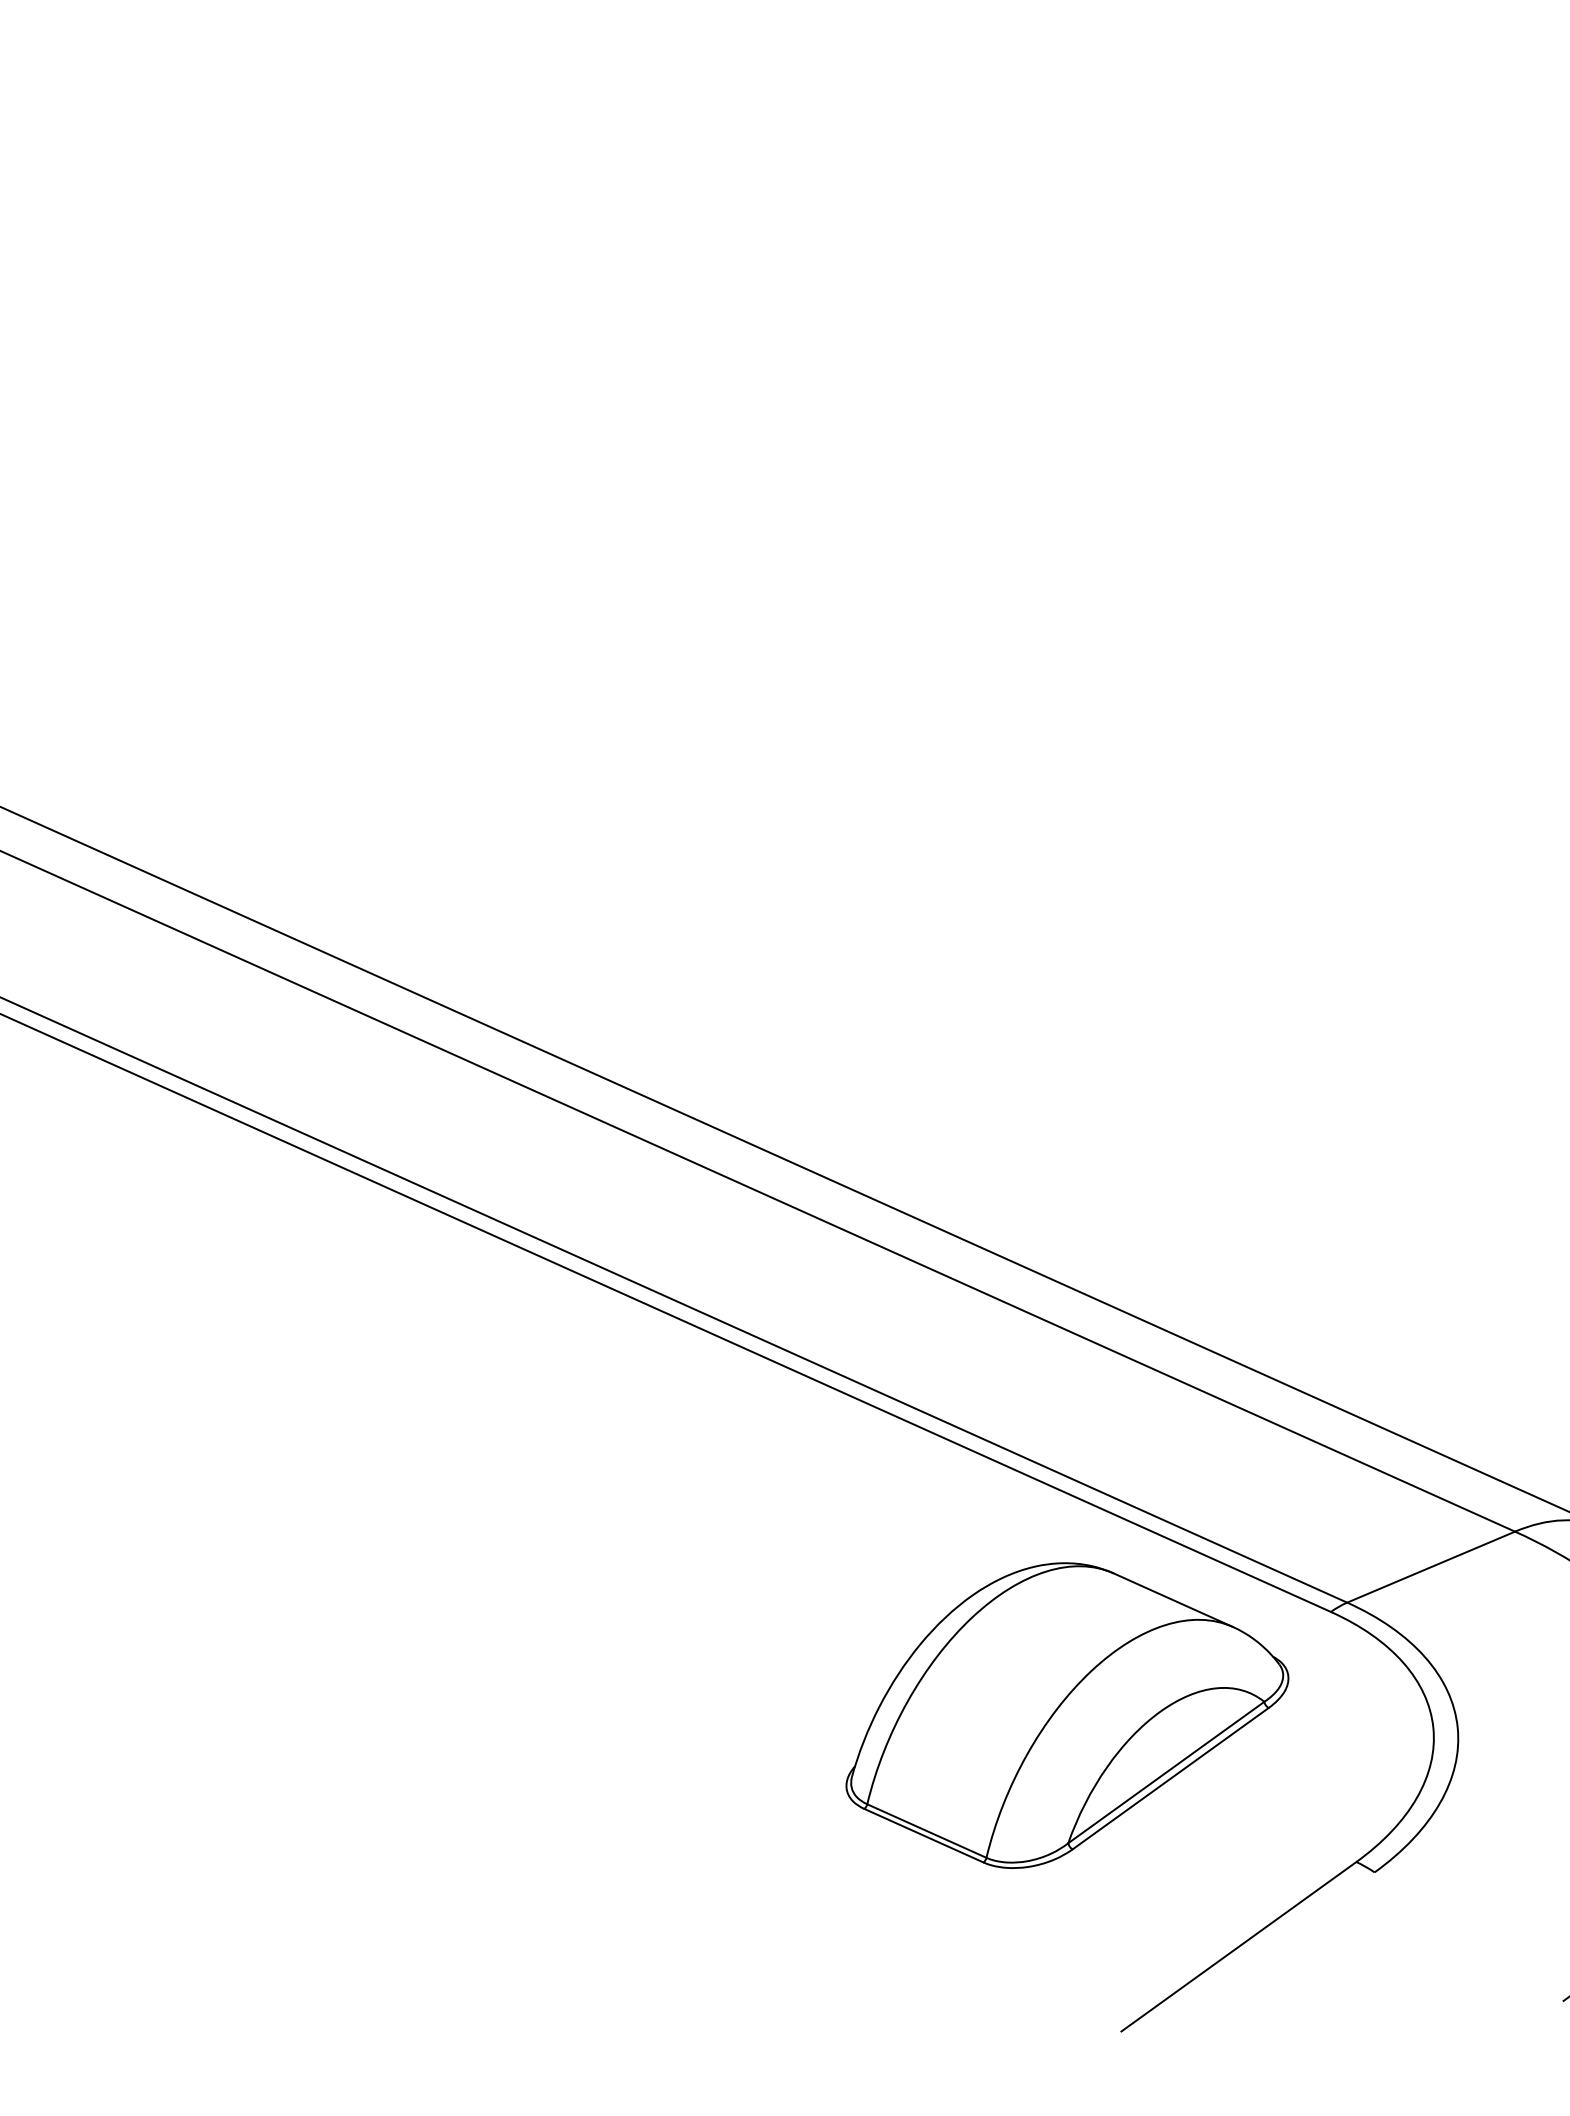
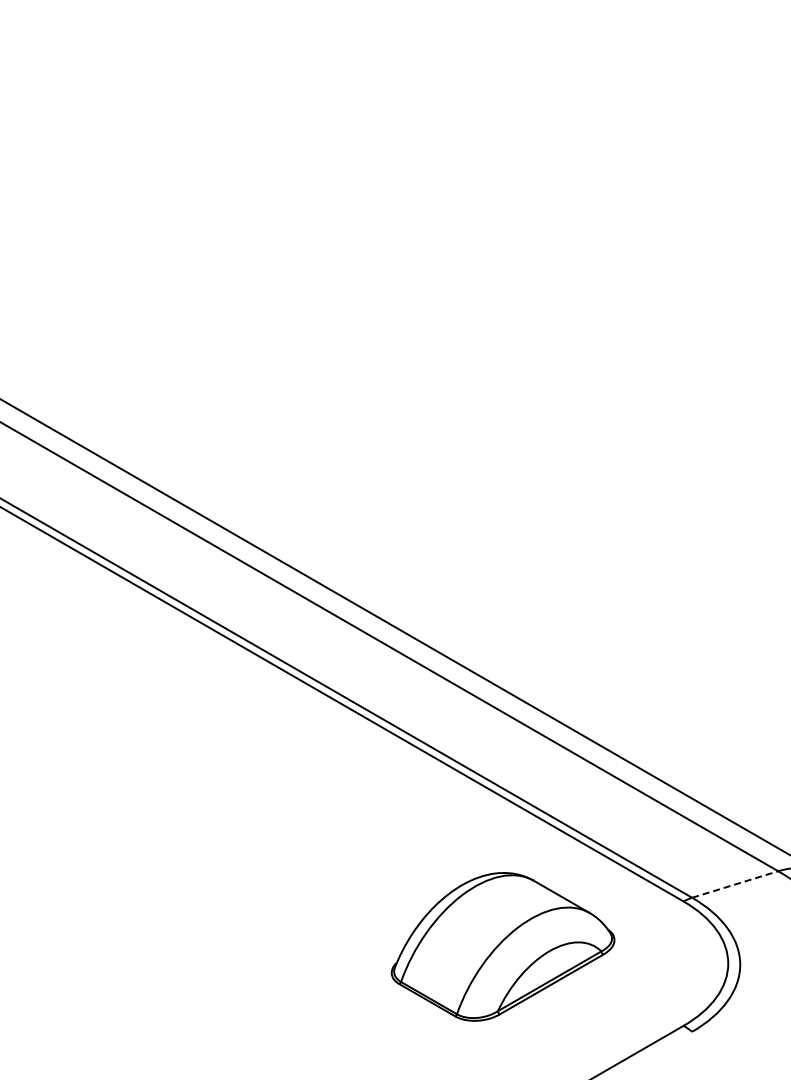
line: (1431, 1567) -> (735, 884), solid -> dashed
part: (1064, 1712) -> (502, 946), moved

